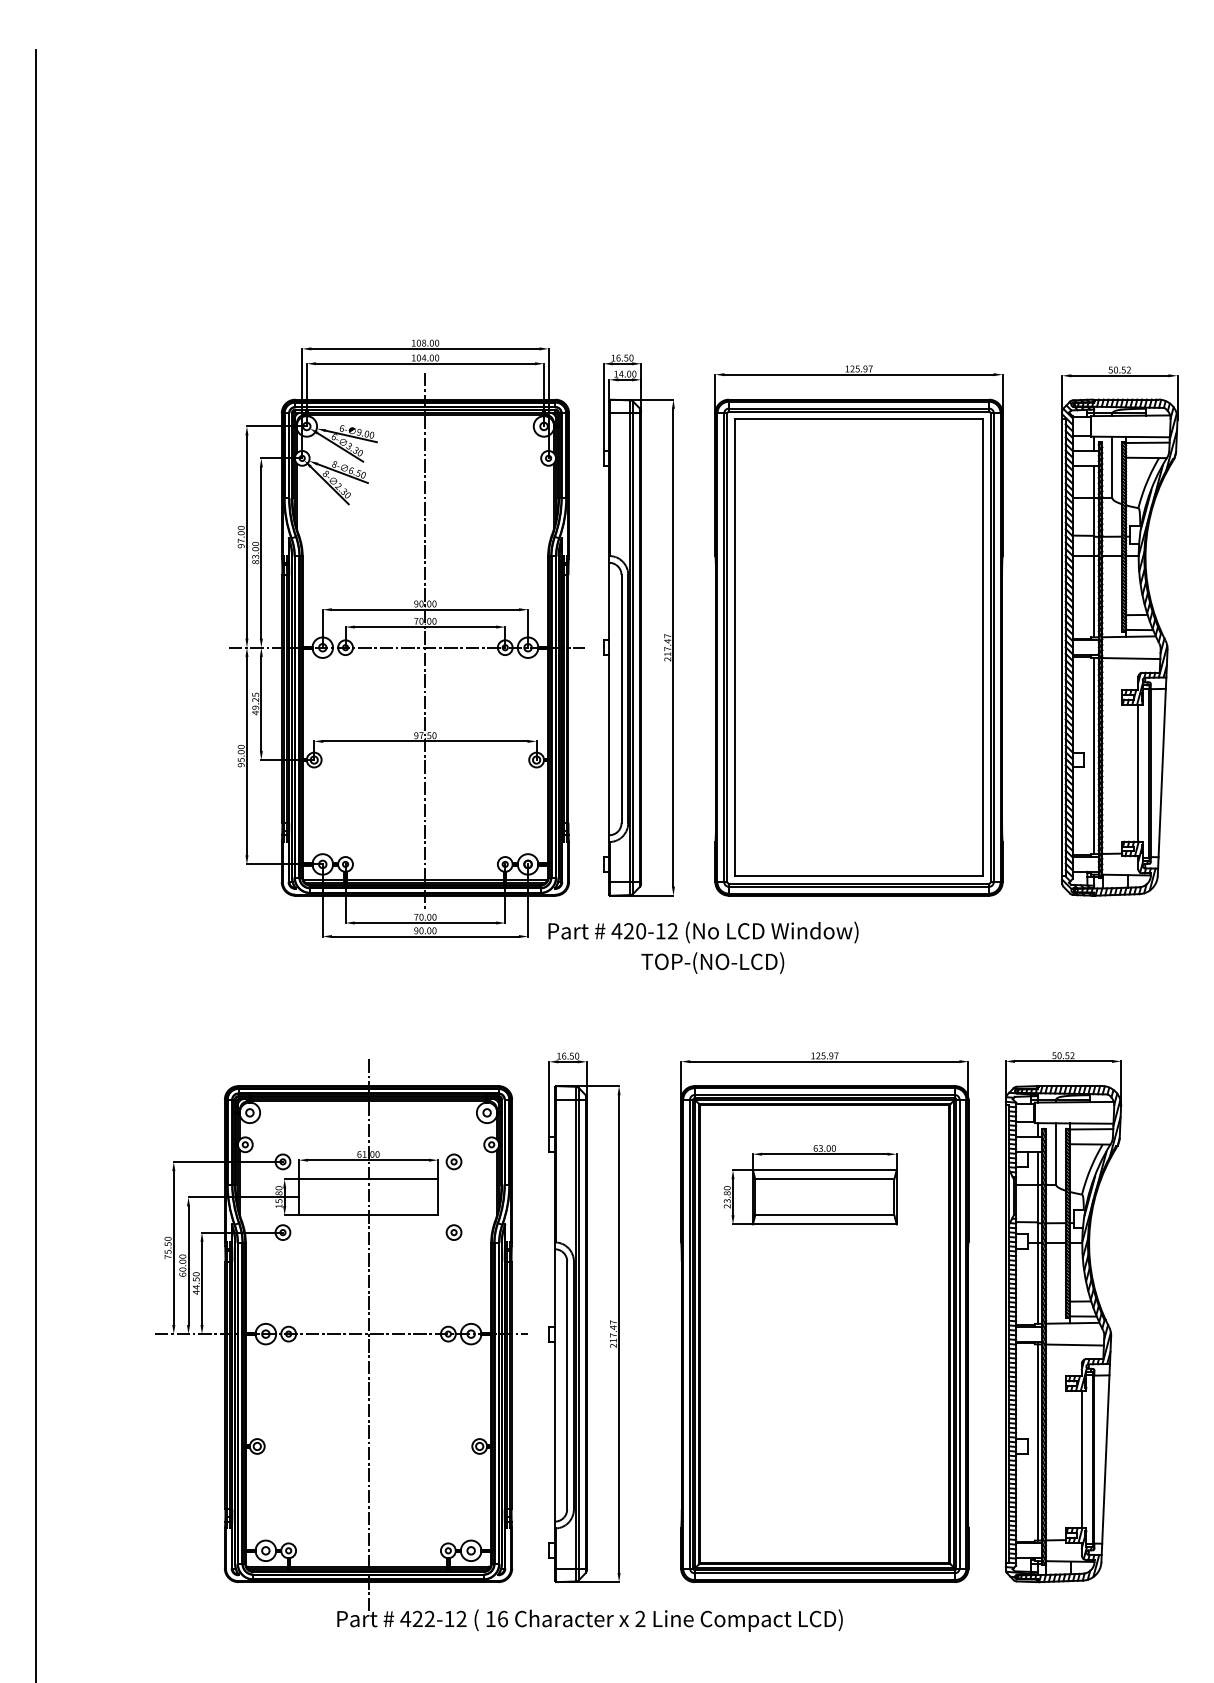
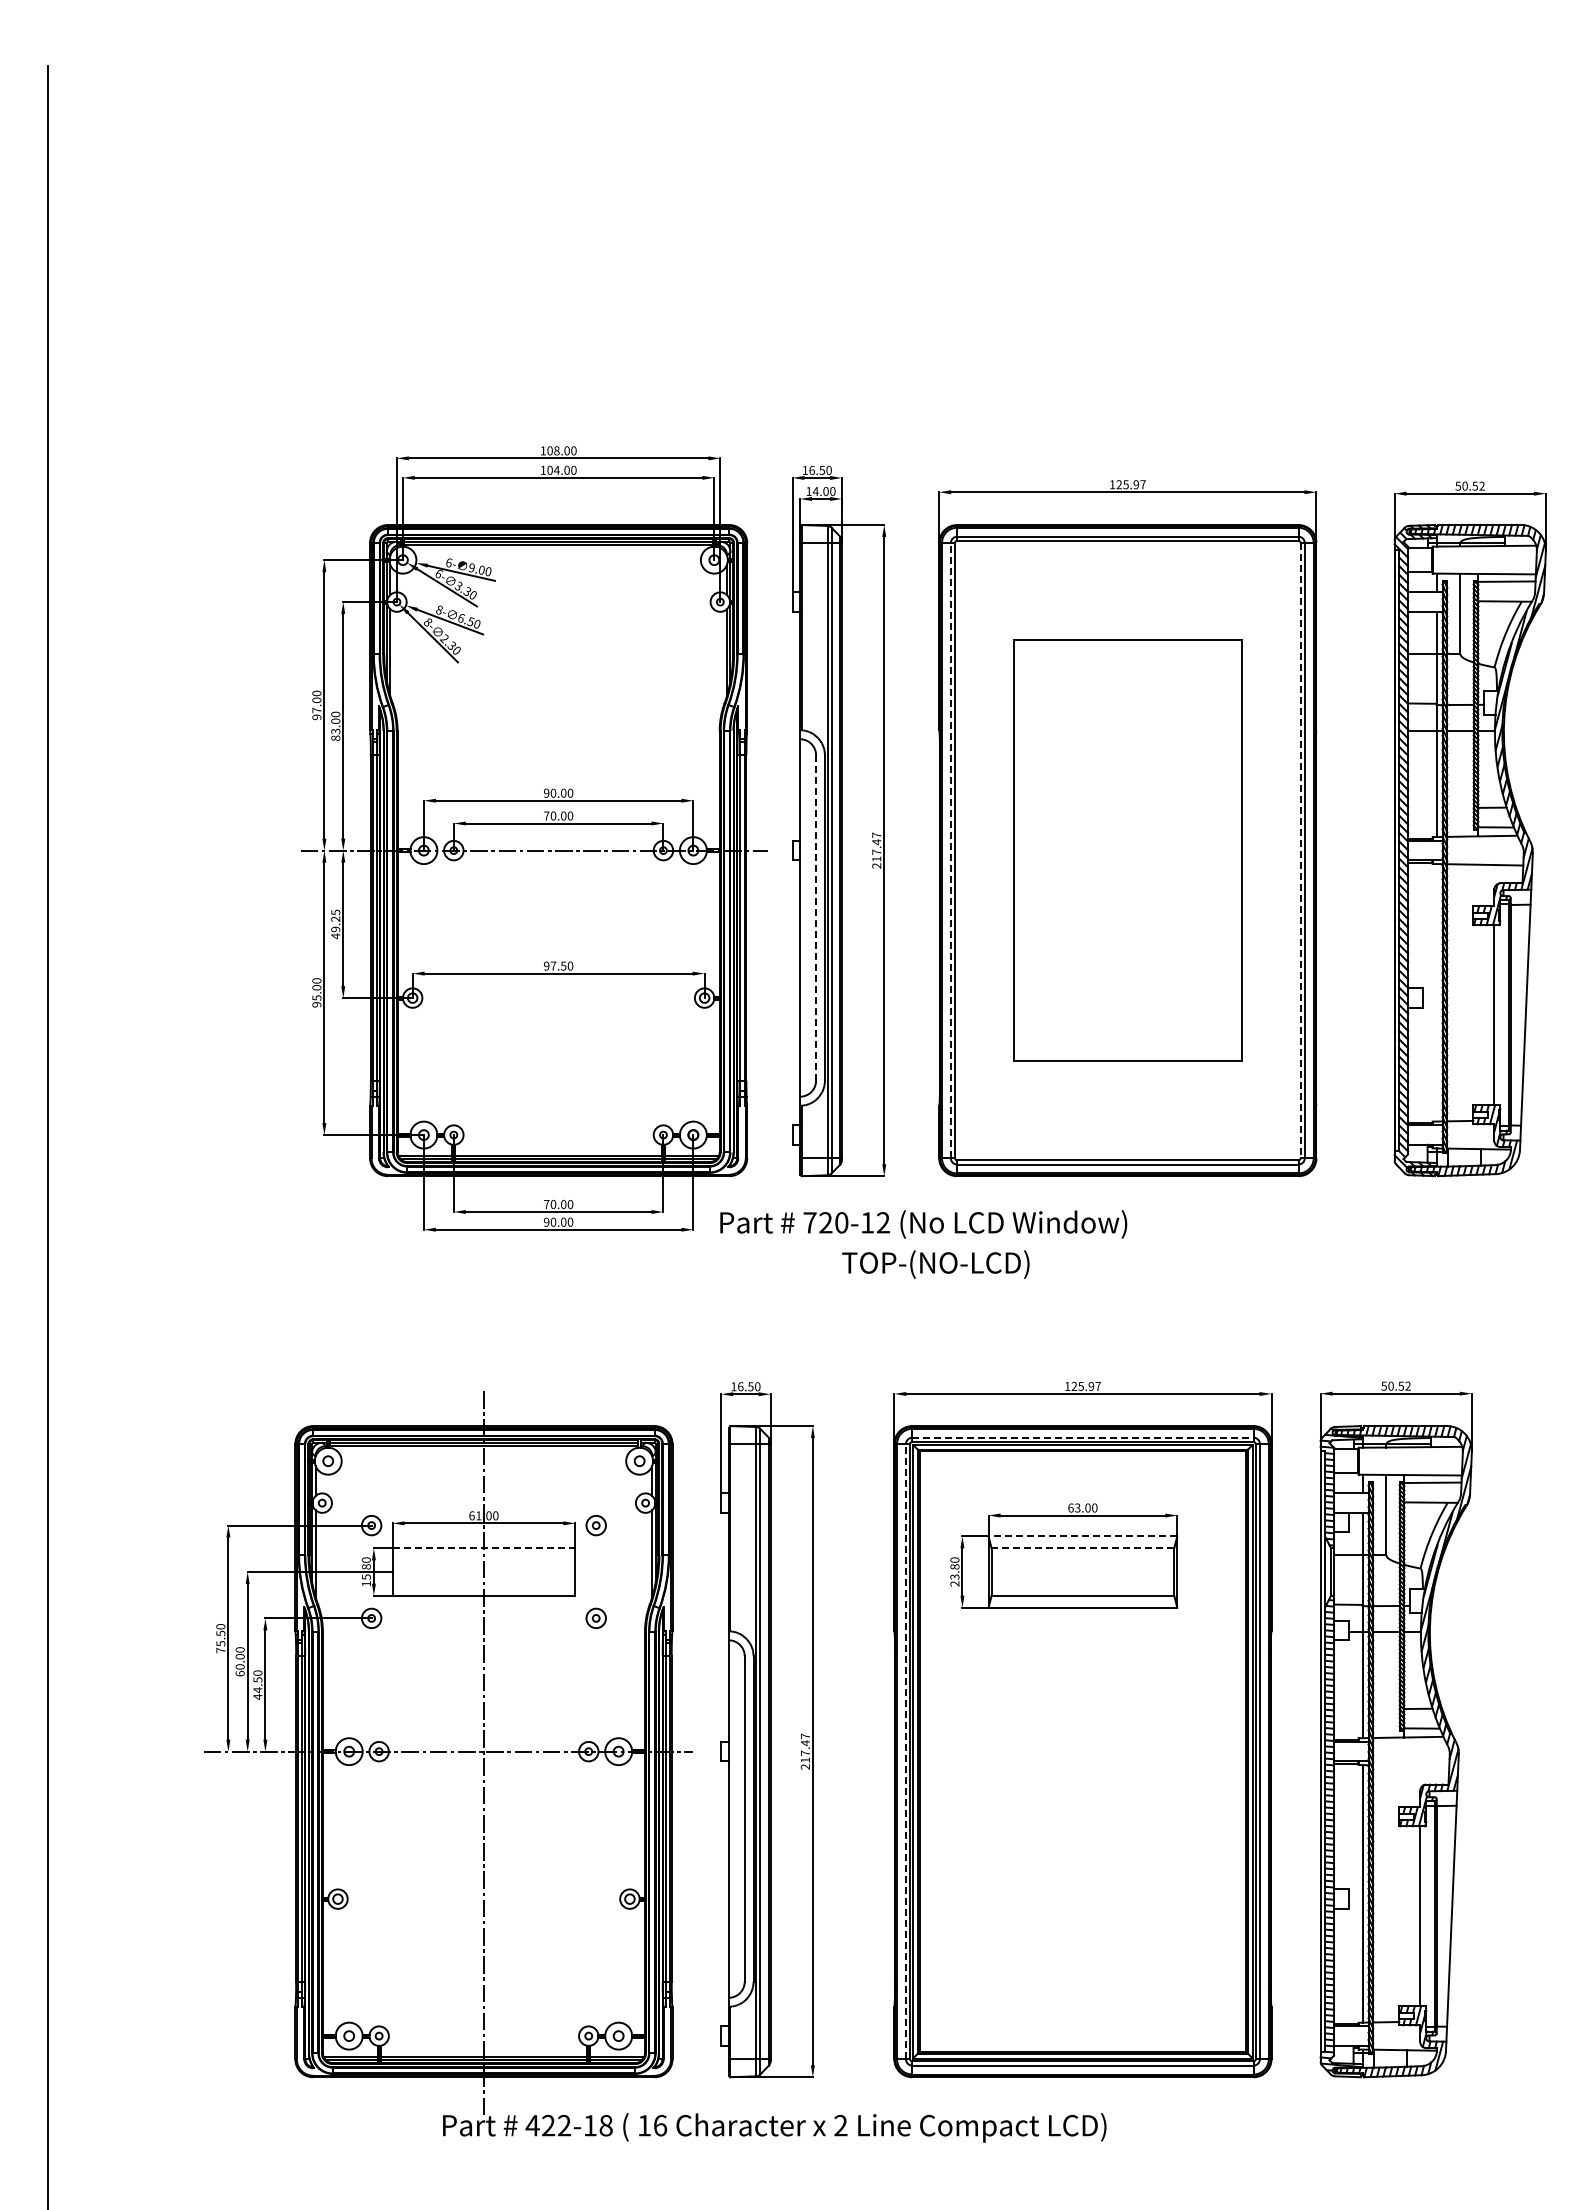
line: (425, 641) -> (558, 842), removed
line: (723, 647) -> (950, 850), solid -> dashed
part: (858, 647) -> (1127, 850), size x0.7
line: (990, 647) -> (1300, 850), solid -> dashed
line: (621, 699) -> (816, 918), solid -> dashed
line: (1094, 755) -> (1436, 992), removed
text: (616, 931) -> (809, 1222), 420-12 -> 720-12
line: (824, 1094) -> (1082, 1437), solid -> dashed
line: (824, 1170) -> (1082, 1536), solid -> dashed
line: (368, 1179) -> (484, 1548), solid -> dashed
line: (824, 1179) -> (1082, 1548), solid -> dashed
line: (689, 1334) -> (905, 1751), solid -> dashed
line: (1075, 1344) -> (1411, 1765), removed
text: (461, 1618) -> (605, 2125), 422-12 -> 422-18

